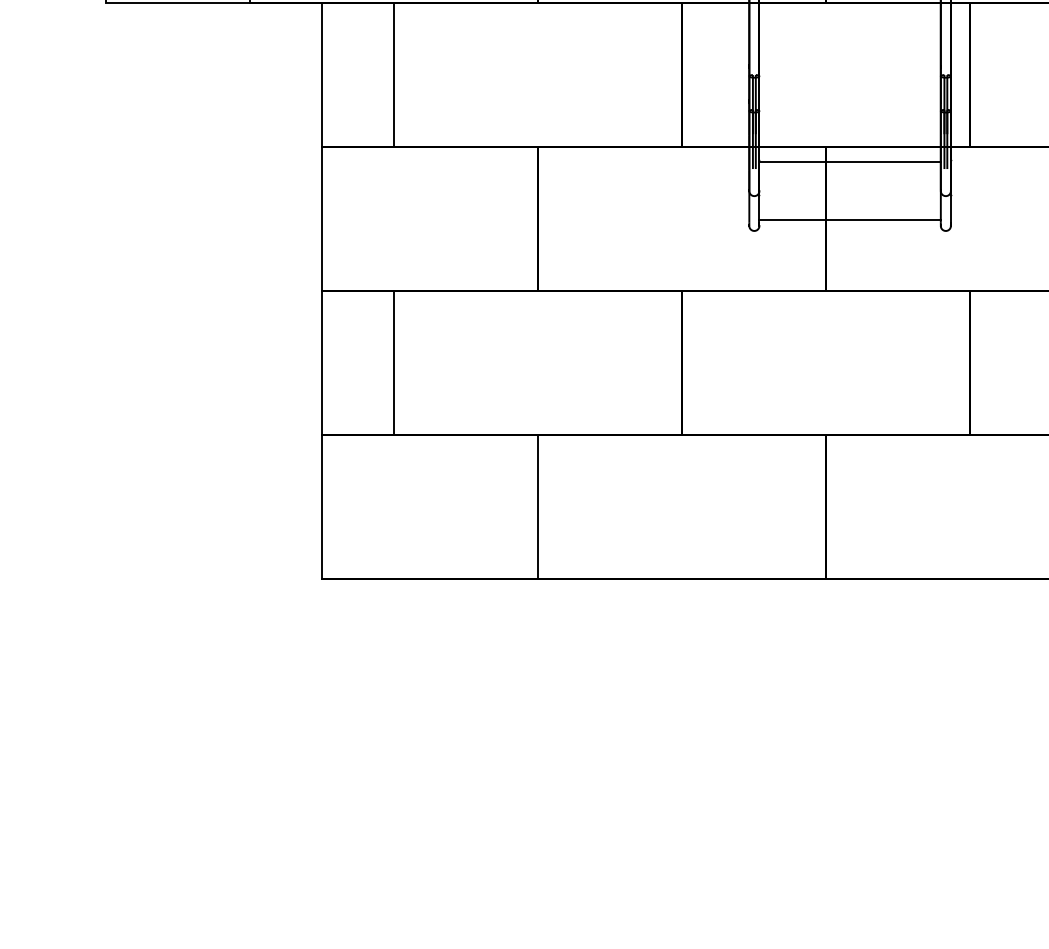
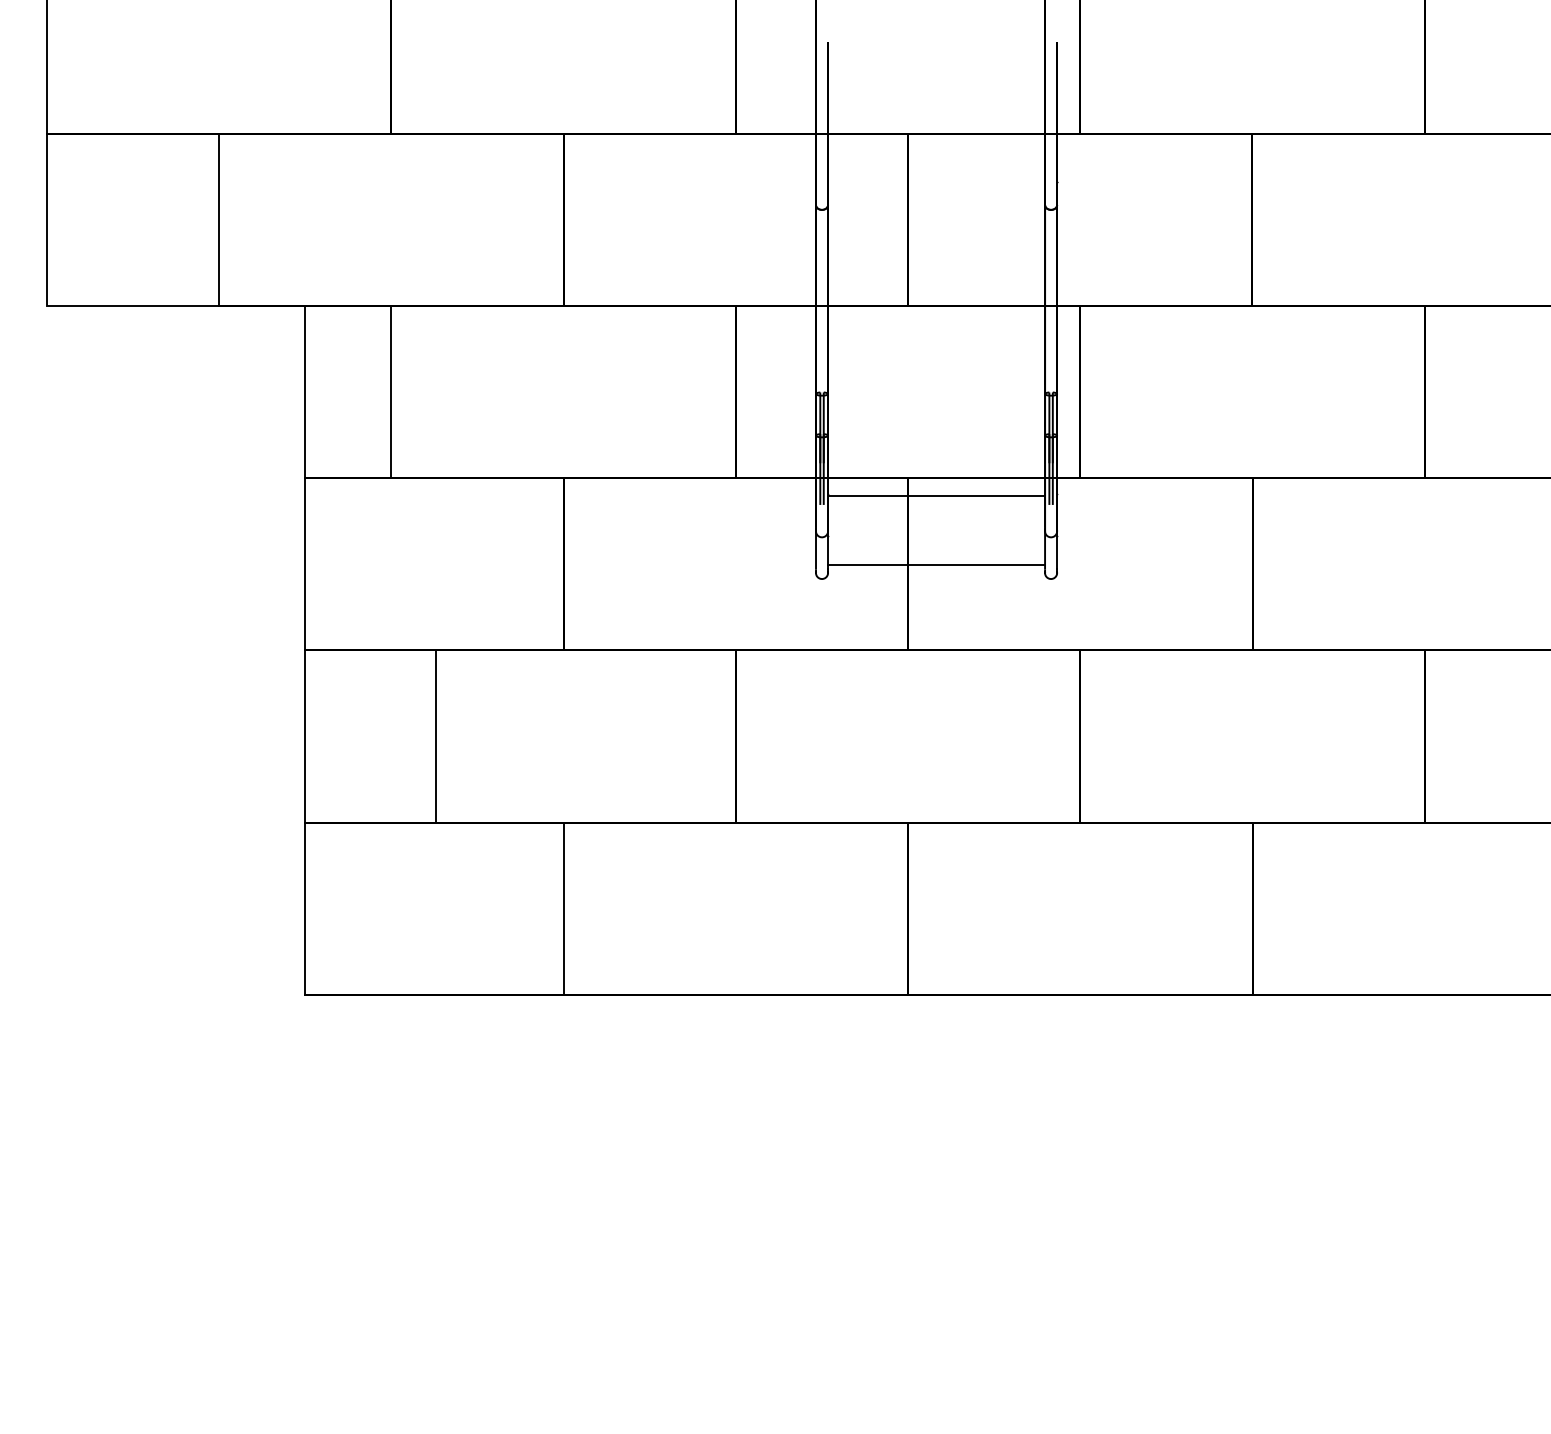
line: (394, 362) -> (436, 736), moved

